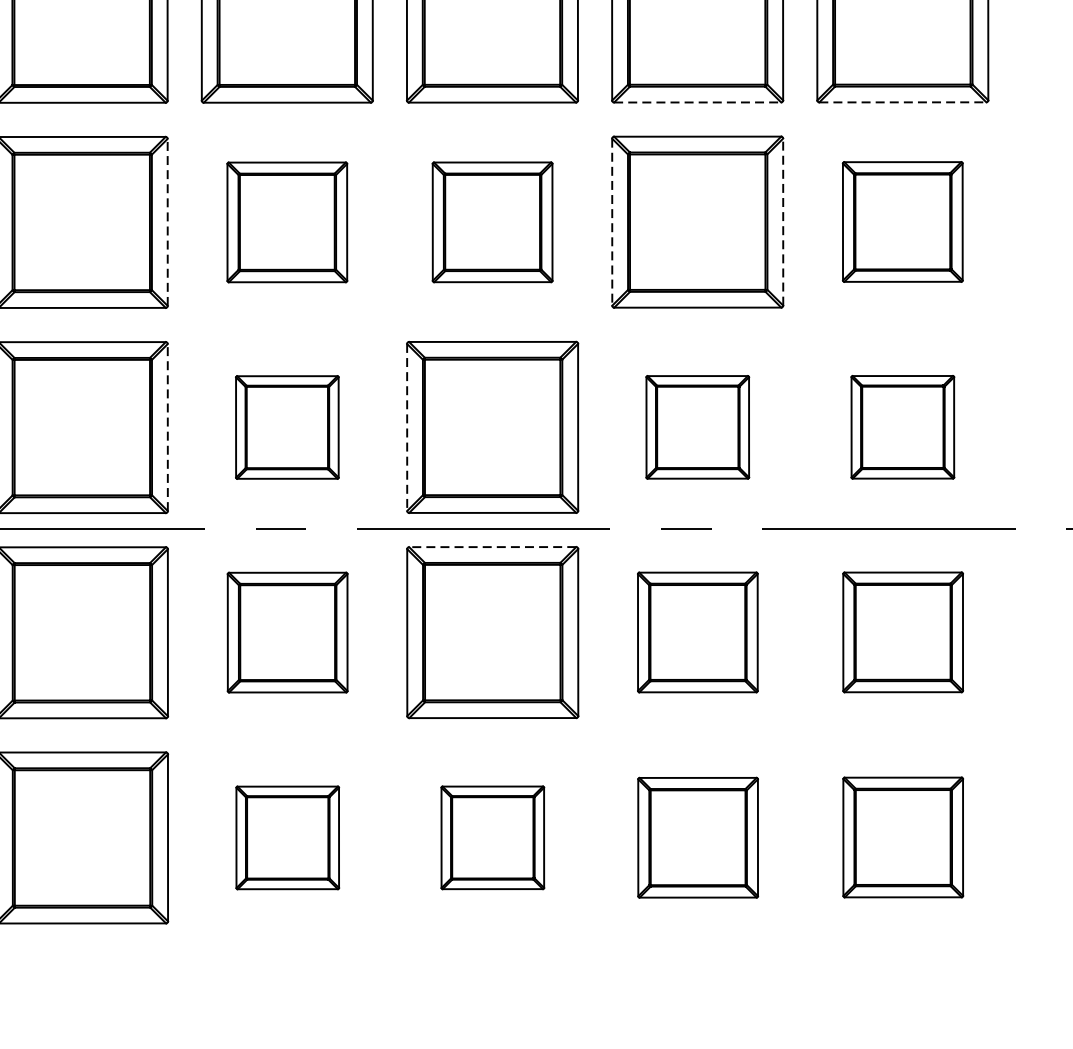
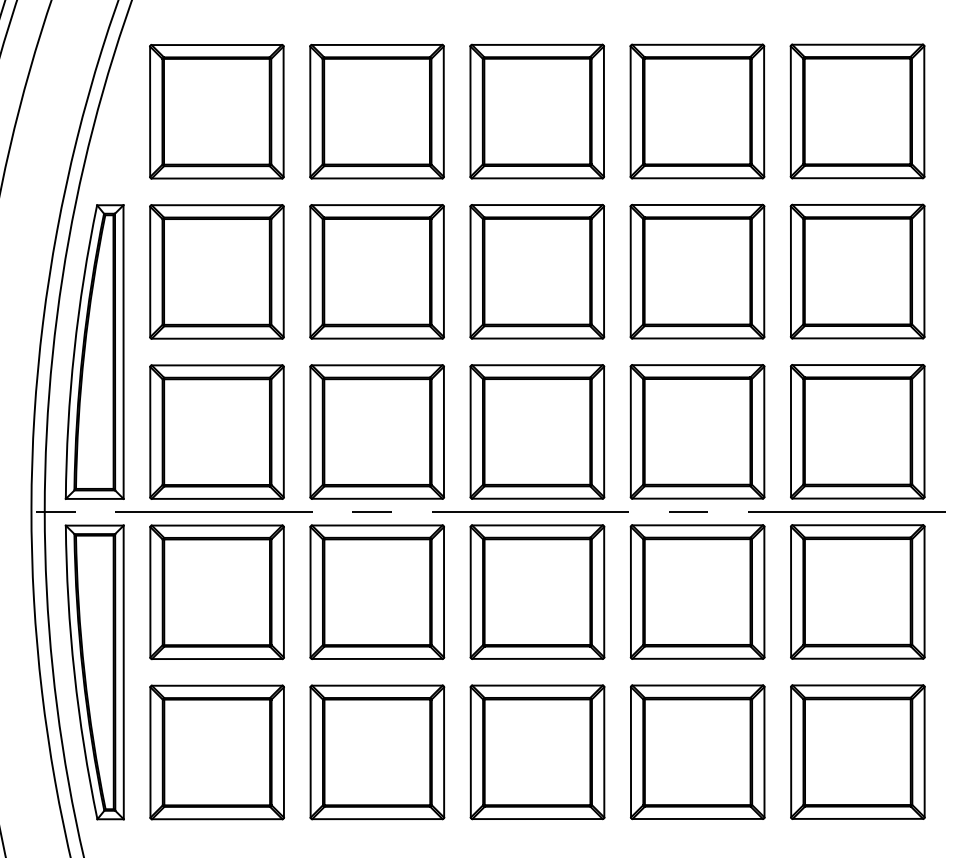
line: (697, 102) -> (697, 178), dashed -> solid
line: (903, 102) -> (858, 178), dashed -> solid
line: (167, 221) -> (283, 271), dashed -> solid
part: (286, 221) -> (376, 271), size x1.43
part: (492, 221) -> (537, 271), size x1.43
line: (783, 221) -> (764, 271), dashed -> solid
part: (902, 221) -> (857, 271), size x1.43
line: (611, 223) -> (630, 272), dashed -> solid
line: (167, 426) -> (283, 431), dashed -> solid
part: (286, 426) -> (376, 431), size x1.67
part: (697, 426) -> (697, 431), size x1.67
part: (902, 426) -> (857, 431), size x1.67
line: (406, 428) -> (470, 432), dashed -> solid
line: (491, 547) -> (536, 525), dashed -> solid
part: (287, 631) -> (377, 591), size x1.43
part: (697, 631) -> (697, 591), size x1.43
part: (902, 631) -> (857, 591), size x1.43
part: (902, 836) -> (857, 751), size x1.43
part: (287, 838) -> (377, 752), size x1.67
part: (492, 838) -> (537, 752), size x1.67
part: (697, 838) -> (697, 752), size x1.43

